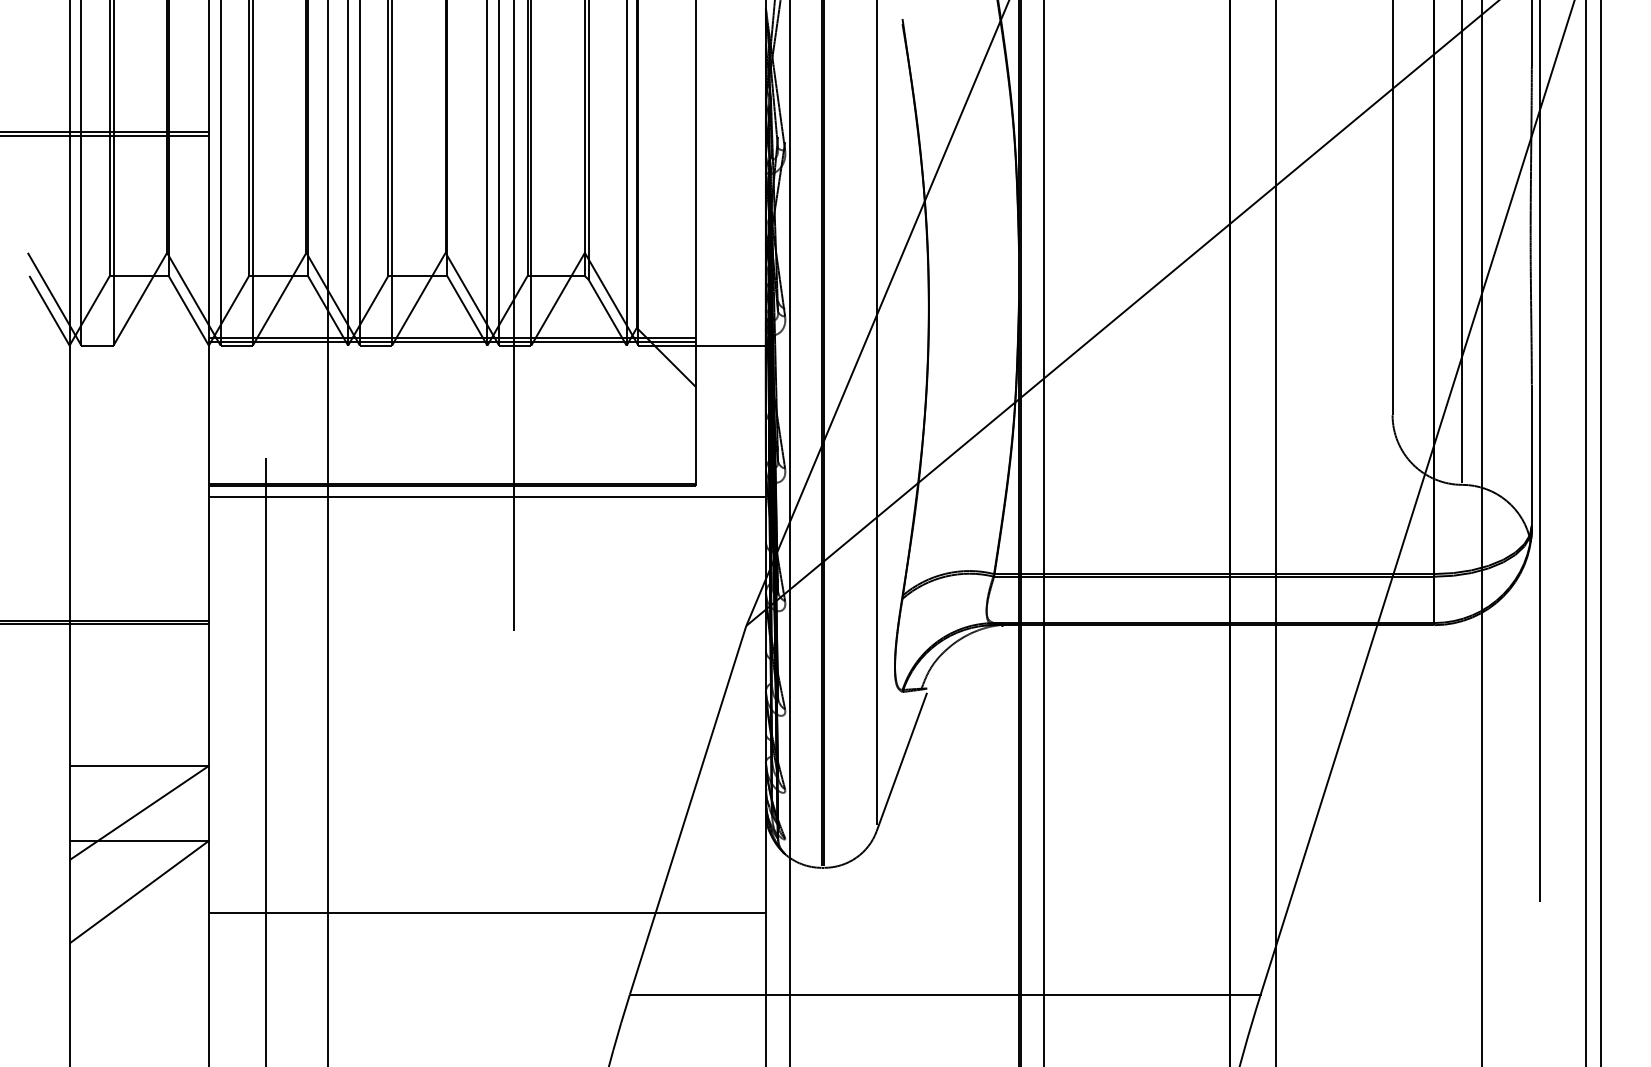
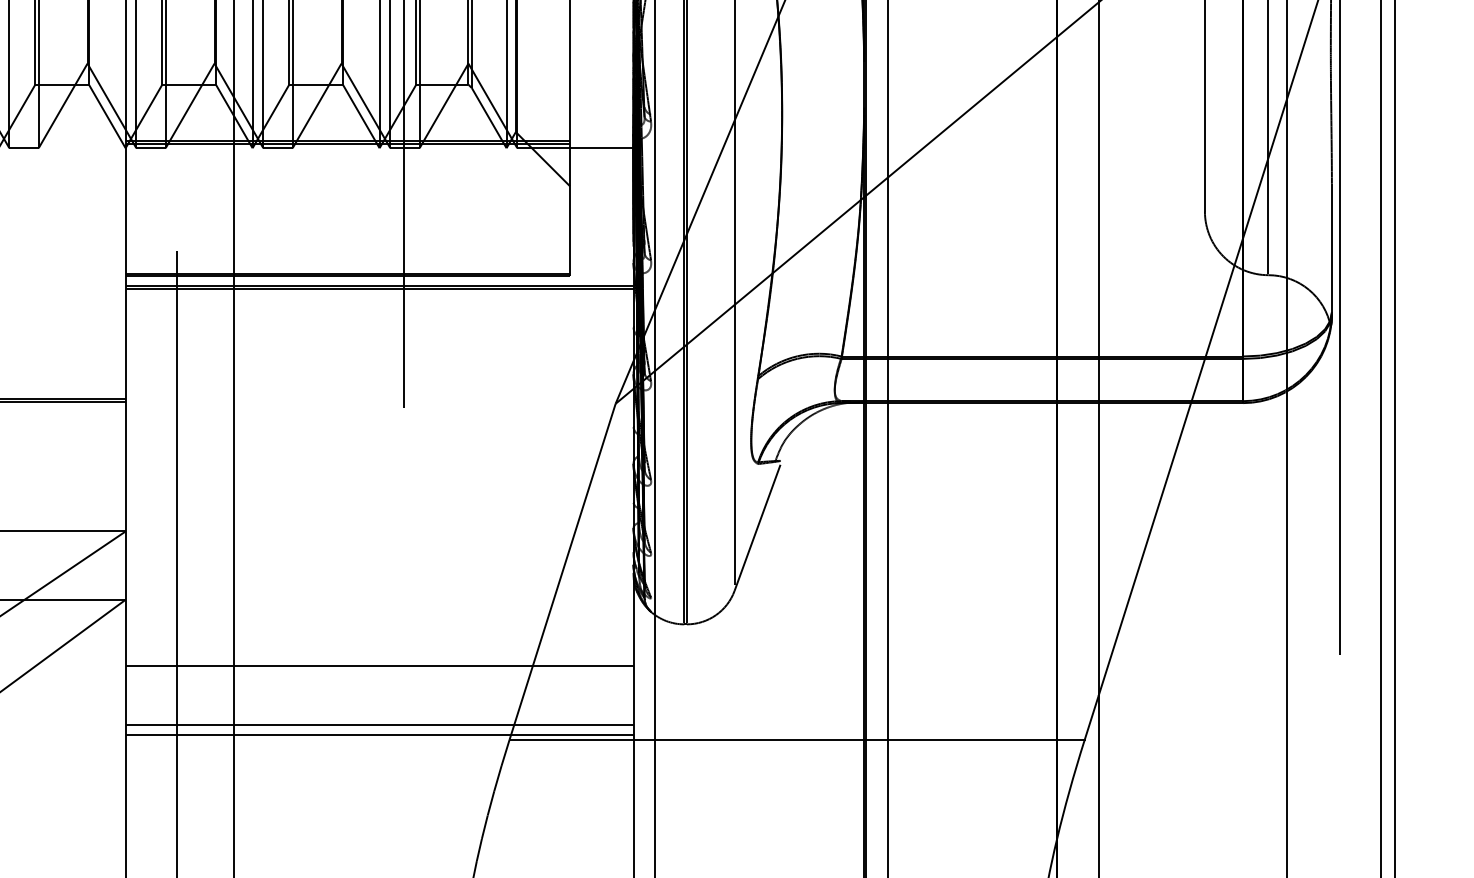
line: (486, 500) -> (378, 289), added
line: (486, 977) -> (378, 724), added
line: (486, 989) -> (378, 735), added

